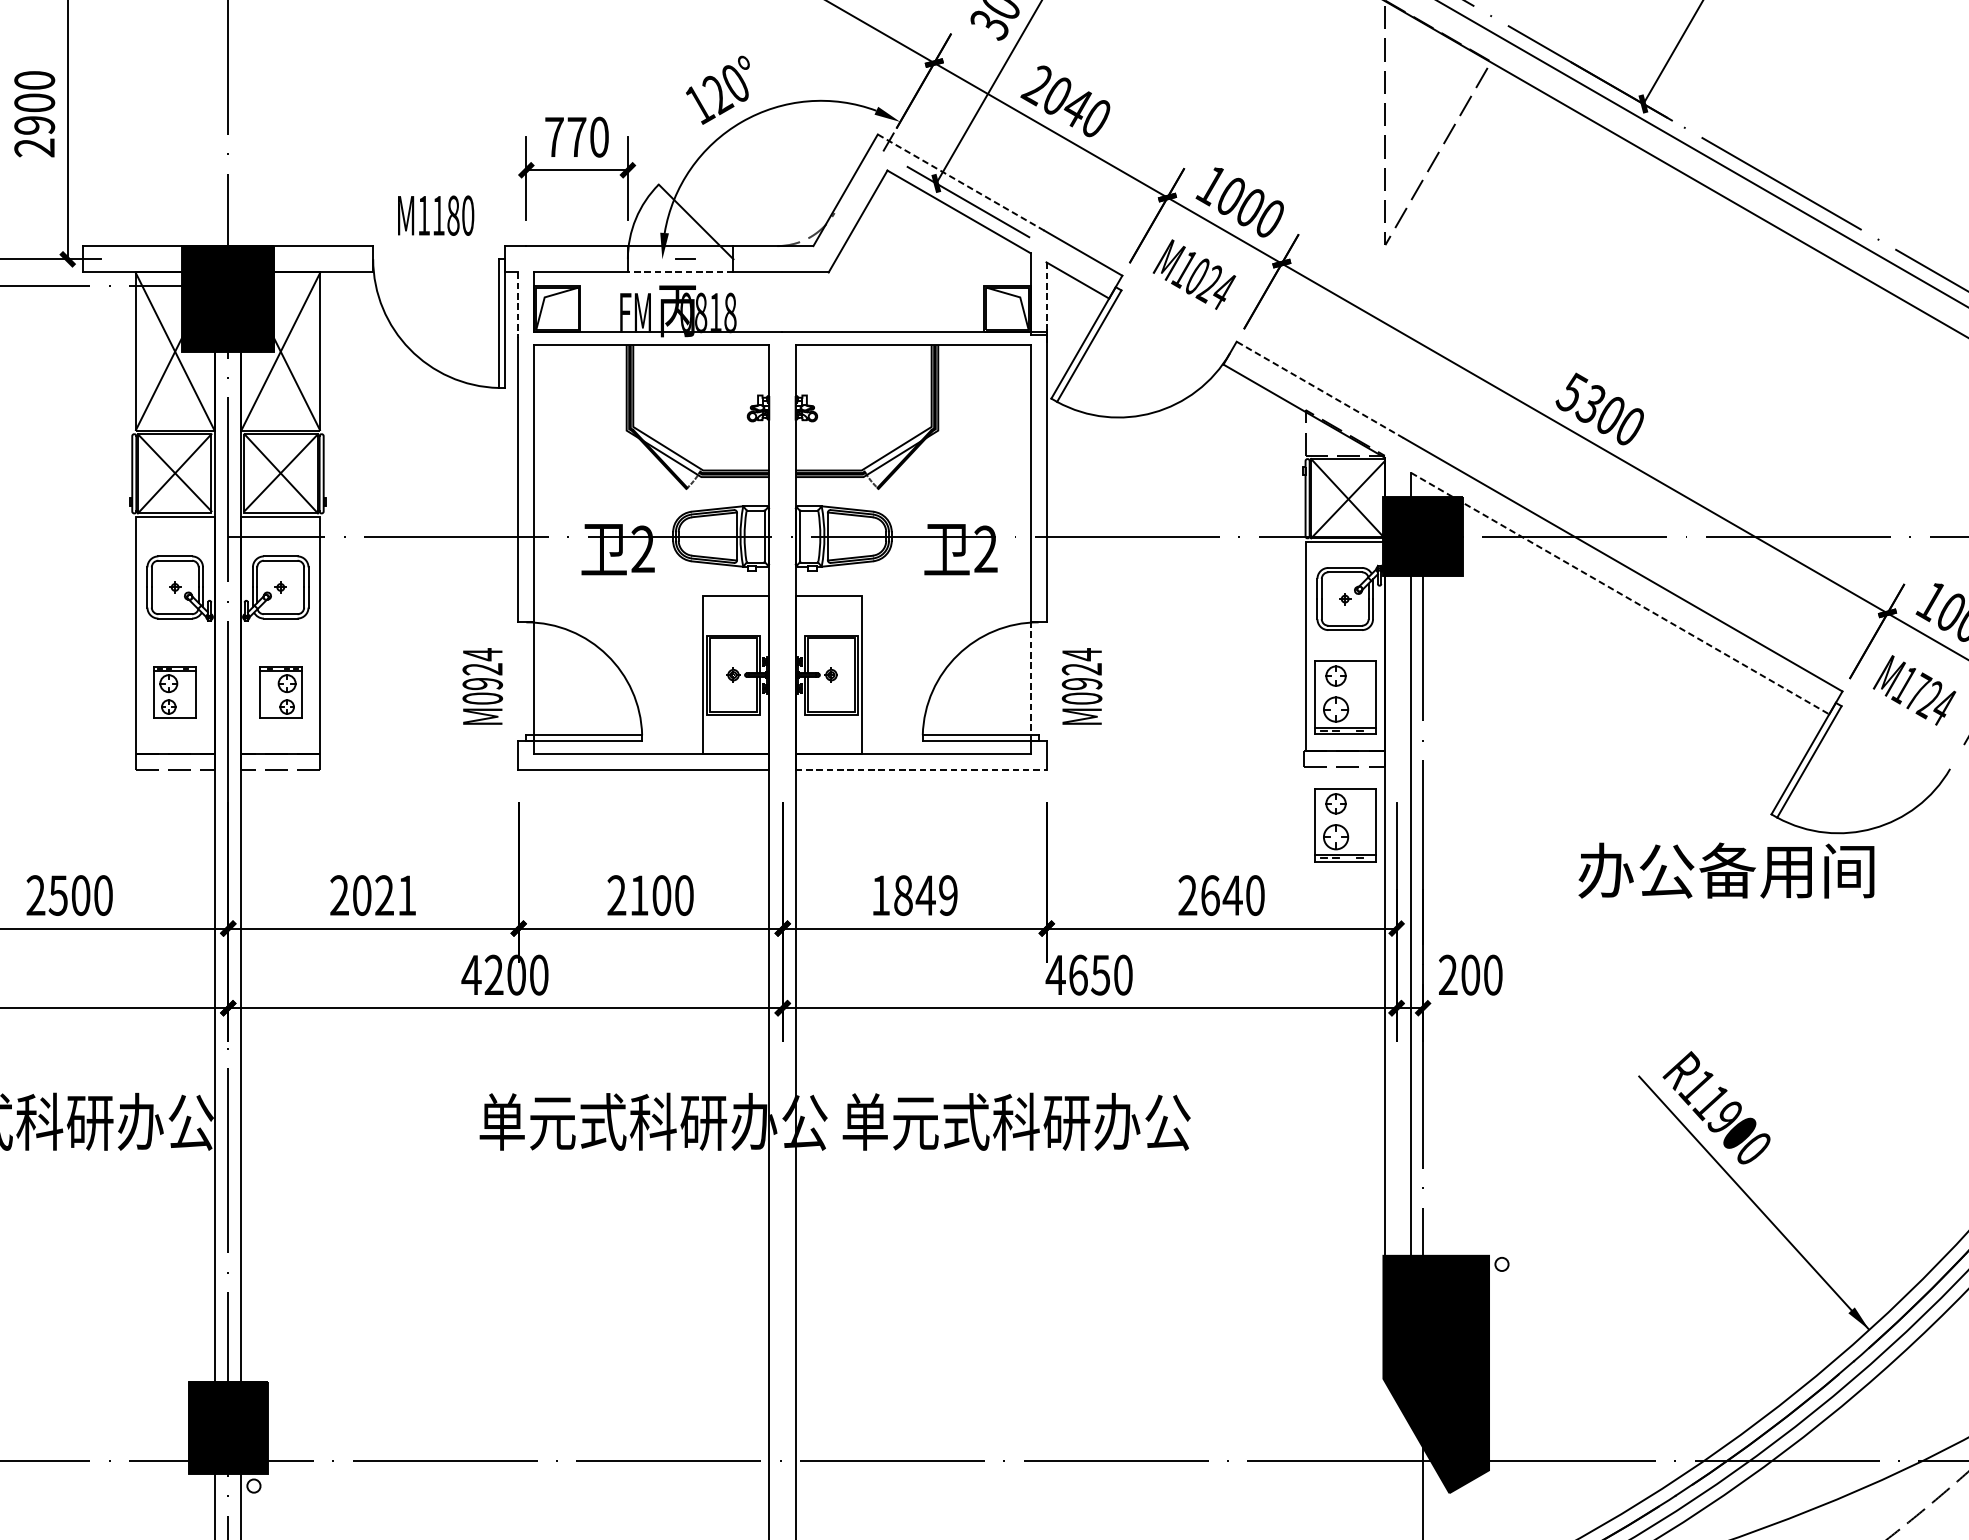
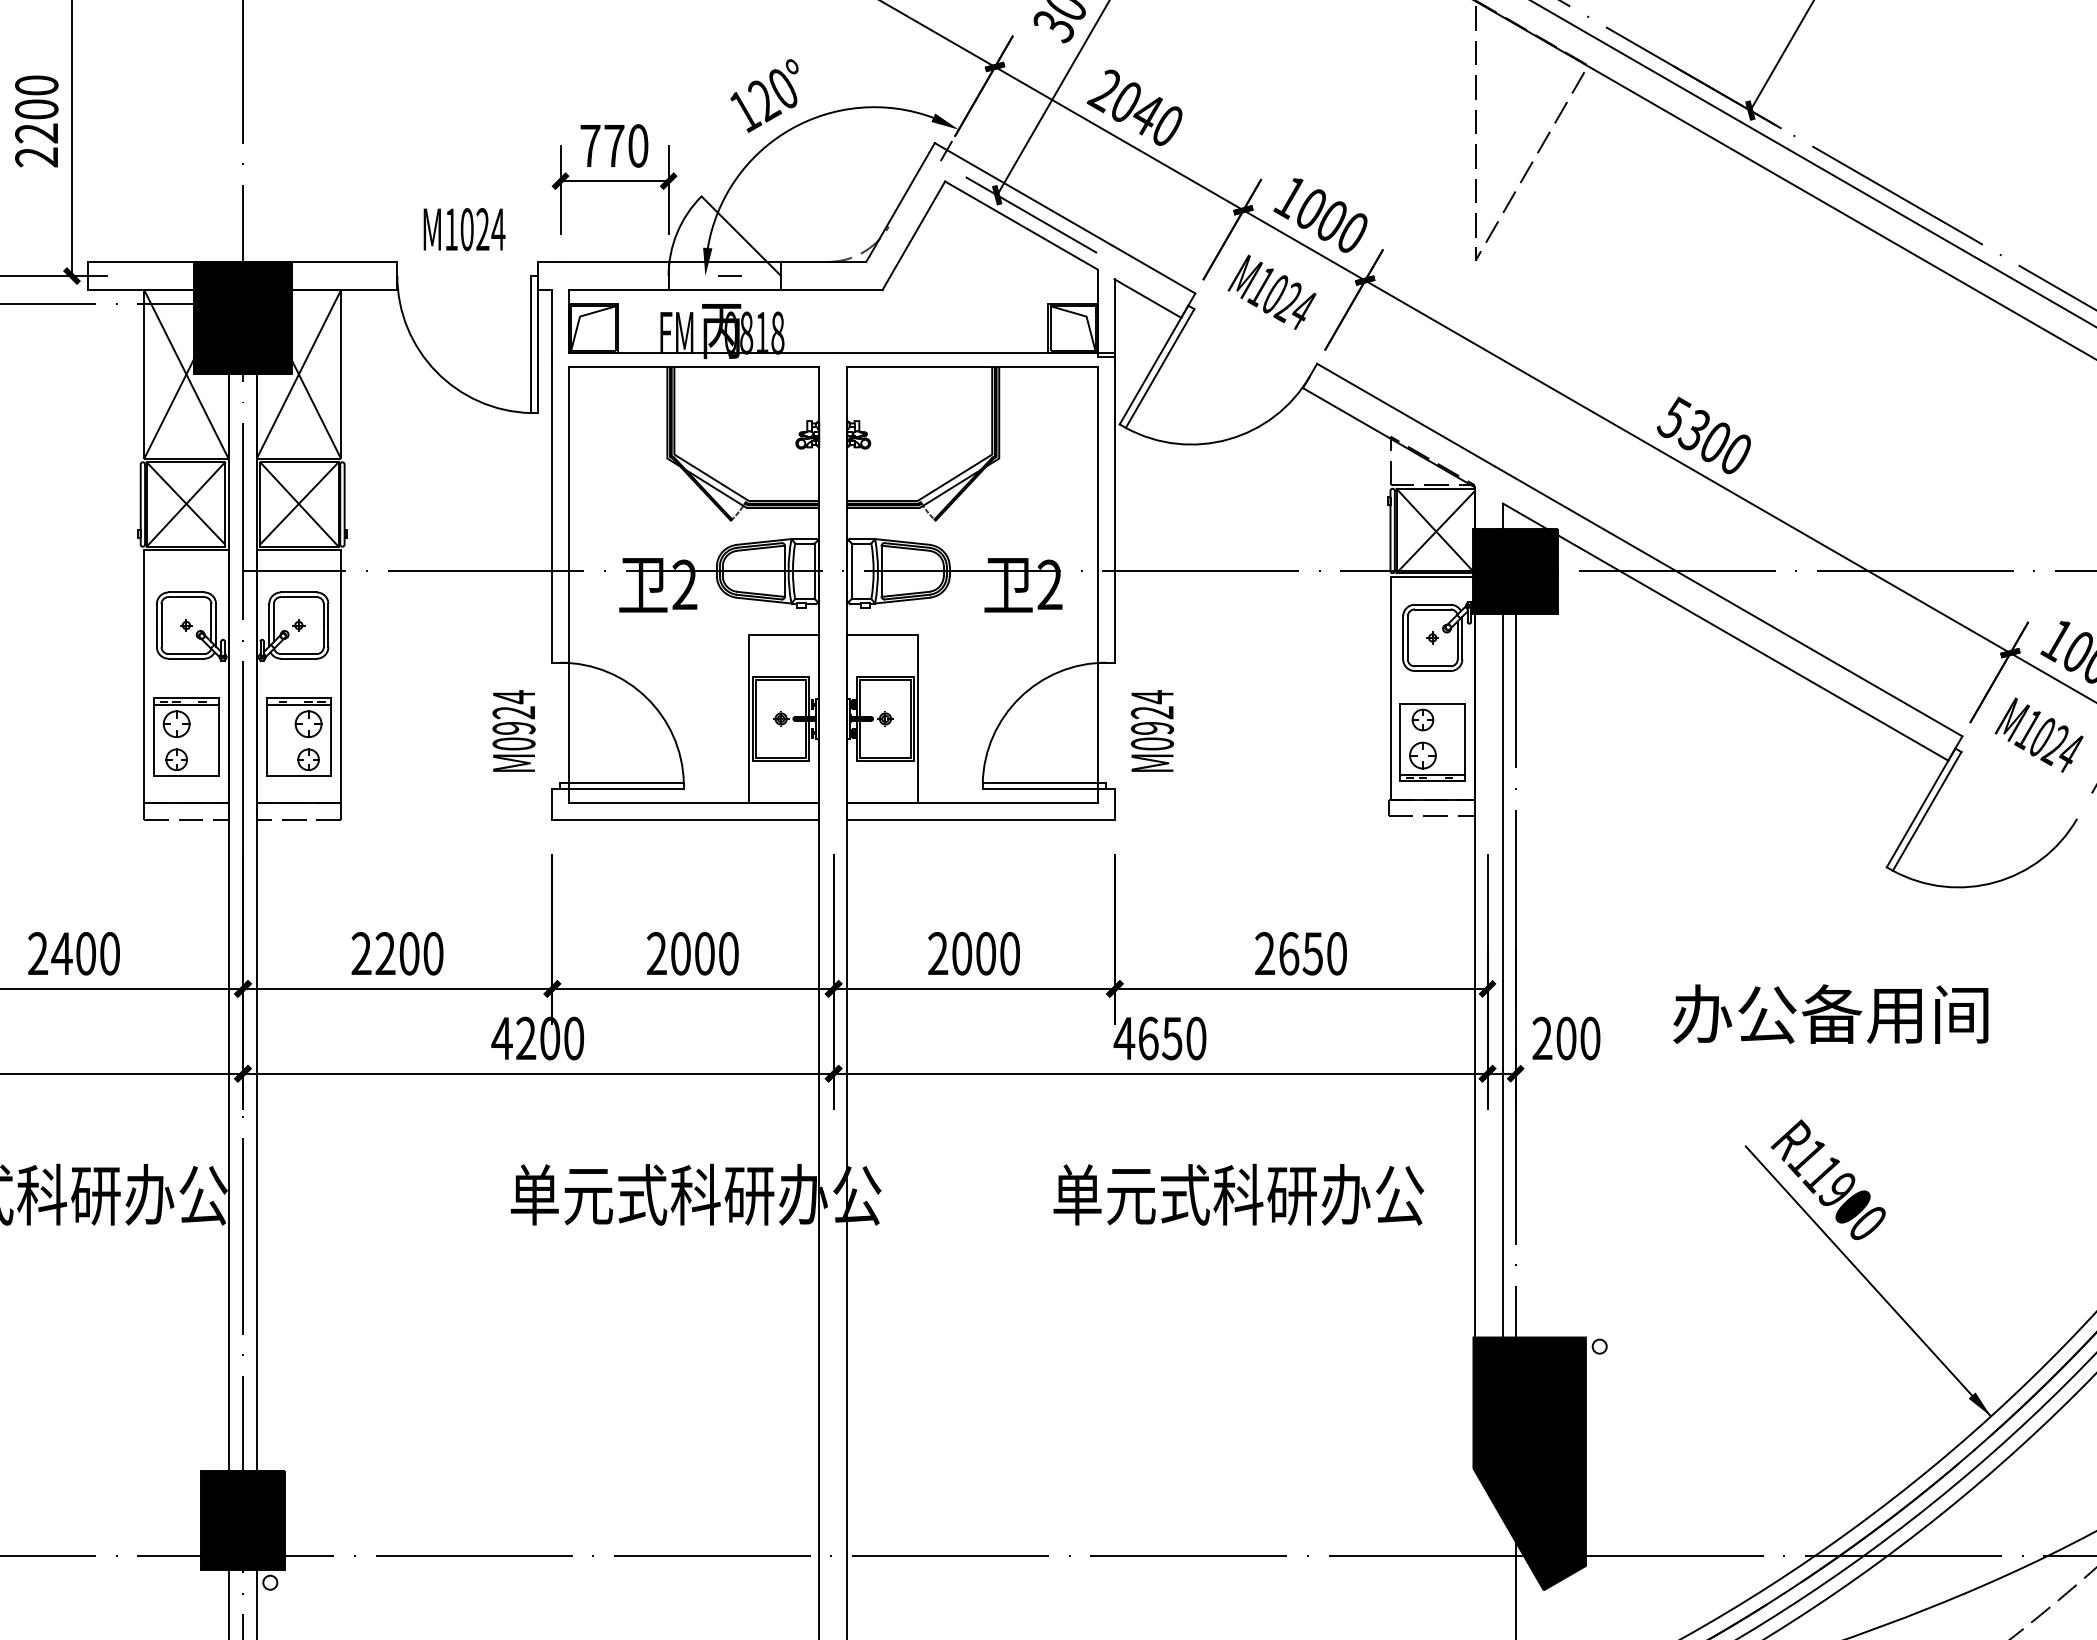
text: (34, 125) -> (36, 133), 2900 -> 2200
line: (961, 182) -> (1024, 194), dashed -> solid
text: (453, 215) -> (482, 229), M1180 -> M1024
line: (680, 272) -> (724, 290), dashed -> solid
line: (1046, 298) -> (1114, 317), dashed -> solid
line: (518, 305) -> (552, 325), dashed -> solid
line: (1320, 390) -> (1406, 415), dashed -> solid
line: (1621, 593) -> (1726, 632), dashed -> solid
line: (1030, 681) -> (1097, 725), dashed -> solid
part: (175, 691) -> (186, 736), size x1.43
part: (280, 691) -> (298, 736), size x1.43
text: (1919, 691) -> (2044, 736), M1724 -> M1024
line: (920, 770) -> (980, 820), dashed -> solid
part: (1344, 824) -> (1432, 878), removed
text: (1726, 869) -> (1830, 1013), moved
text: (57, 895) -> (61, 953), 2500 -> 2400
text: (384, 895) -> (409, 953), 2021 -> 2200
text: (639, 895) -> (680, 953), 2100 -> 2000
text: (914, 895) -> (973, 953), 1849 -> 2000
text: (1232, 895) -> (1312, 953), 2640 -> 2650
text: (1016, 1121) -> (1238, 1194), moved

